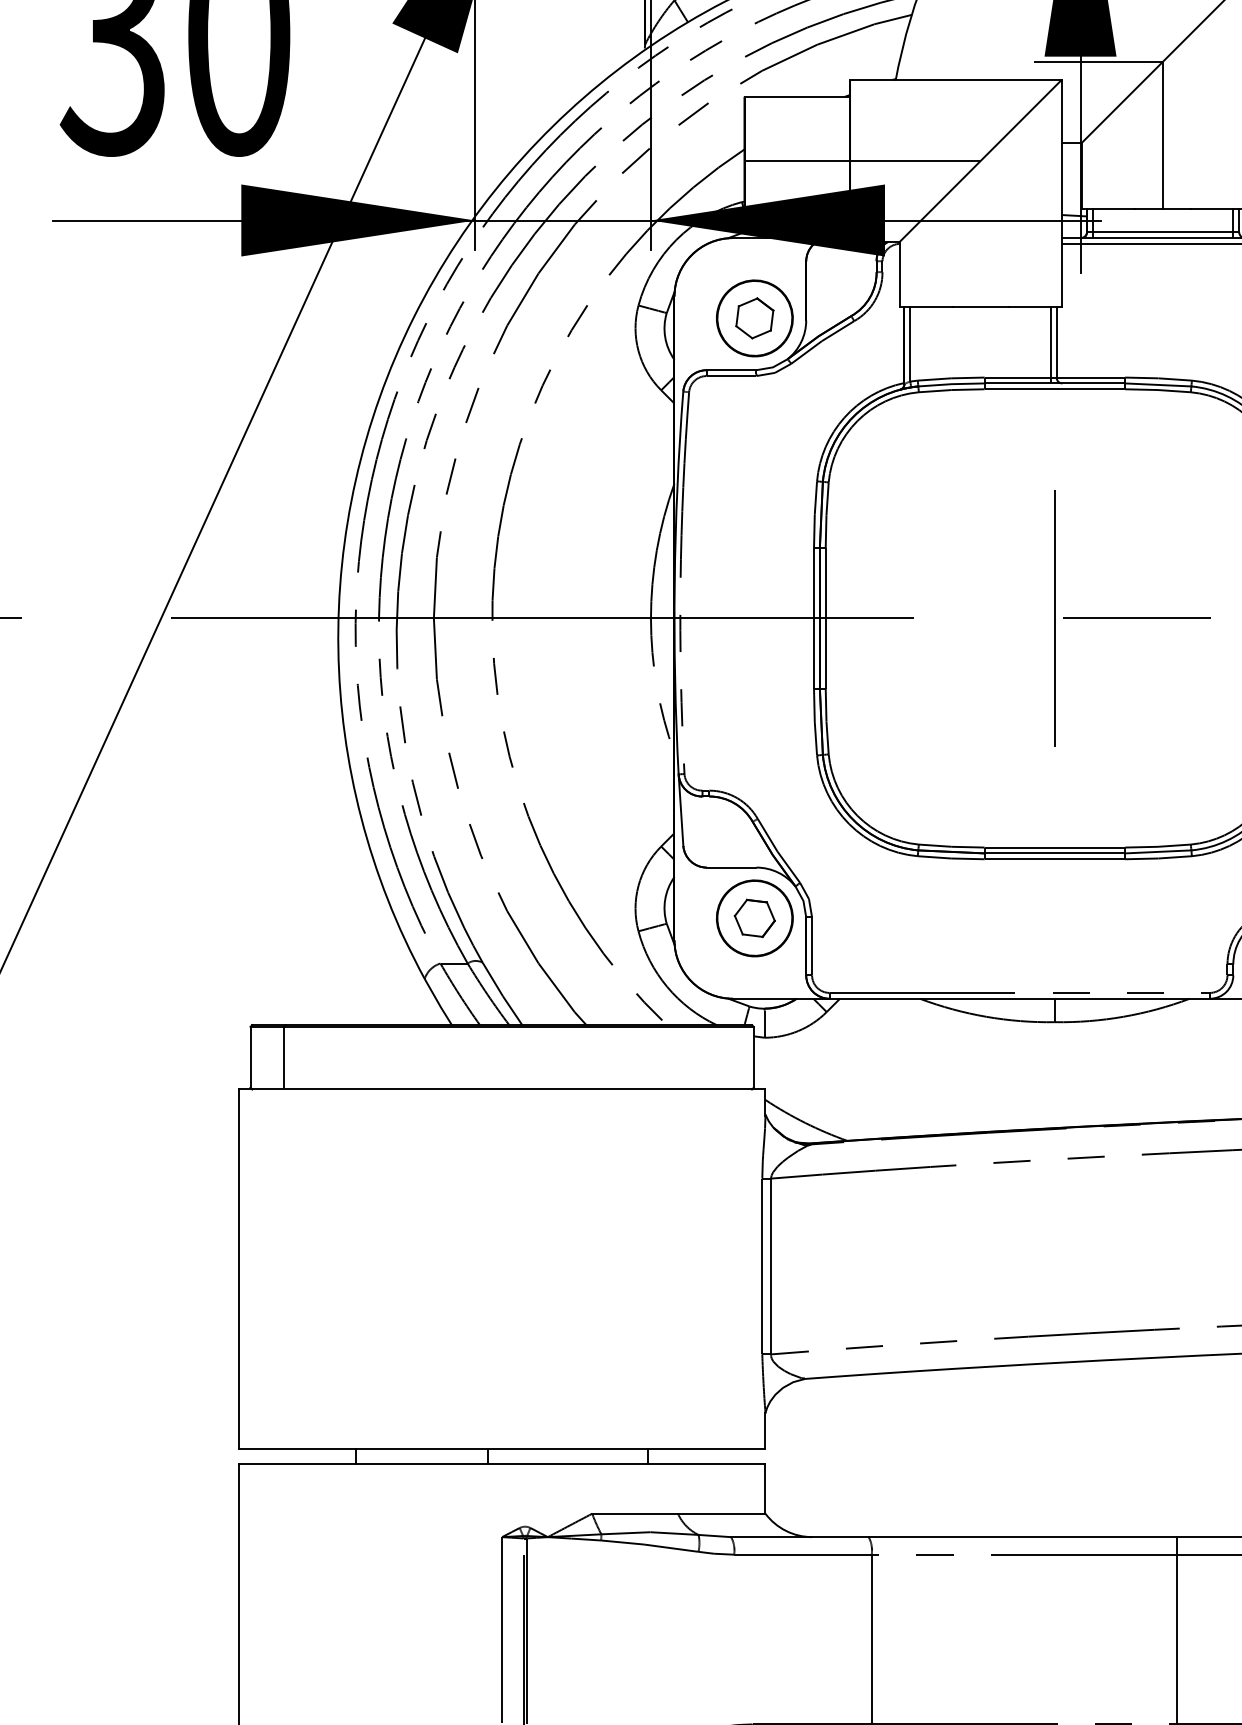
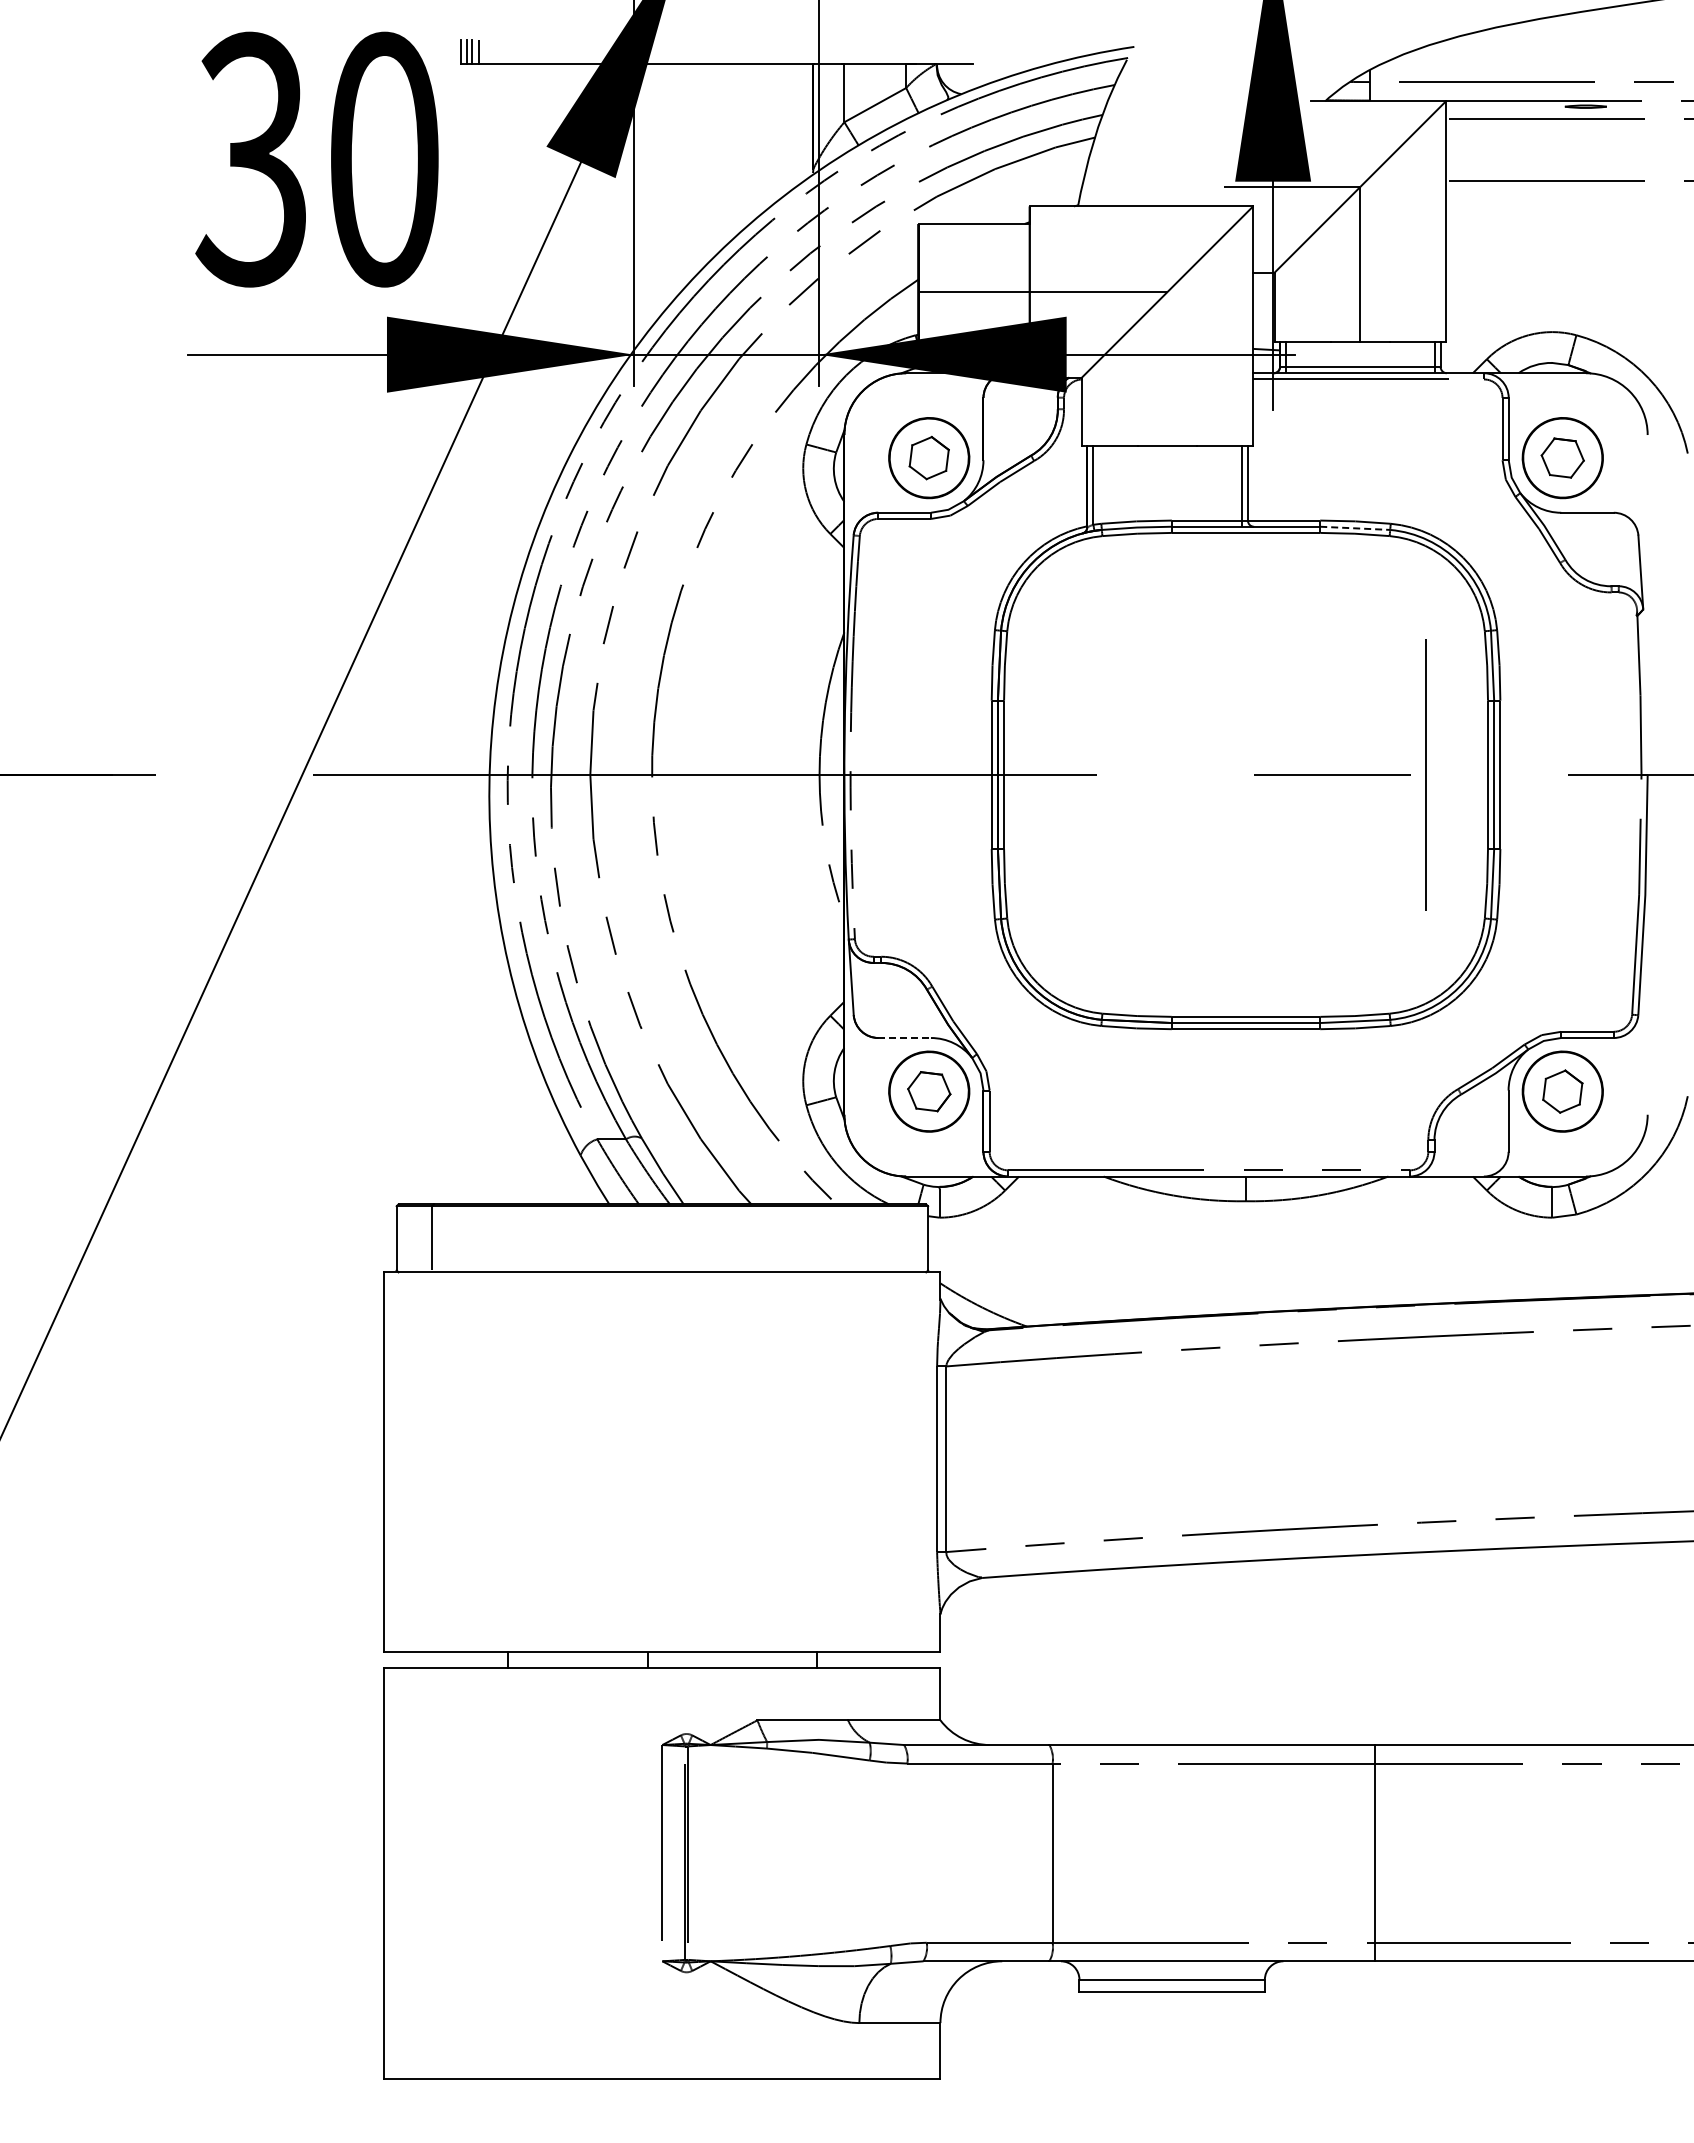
line: (1158, 385) -> (1355, 528), solid -> dashed
line: (1054, 618) -> (1425, 774), moved
line: (732, 868) -> (905, 1038), solid -> dashed

